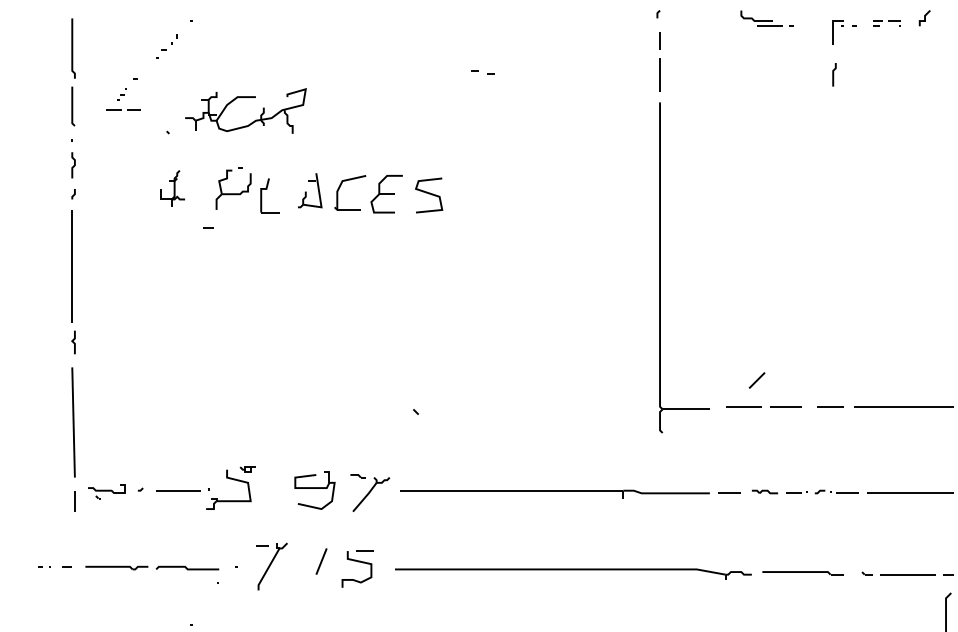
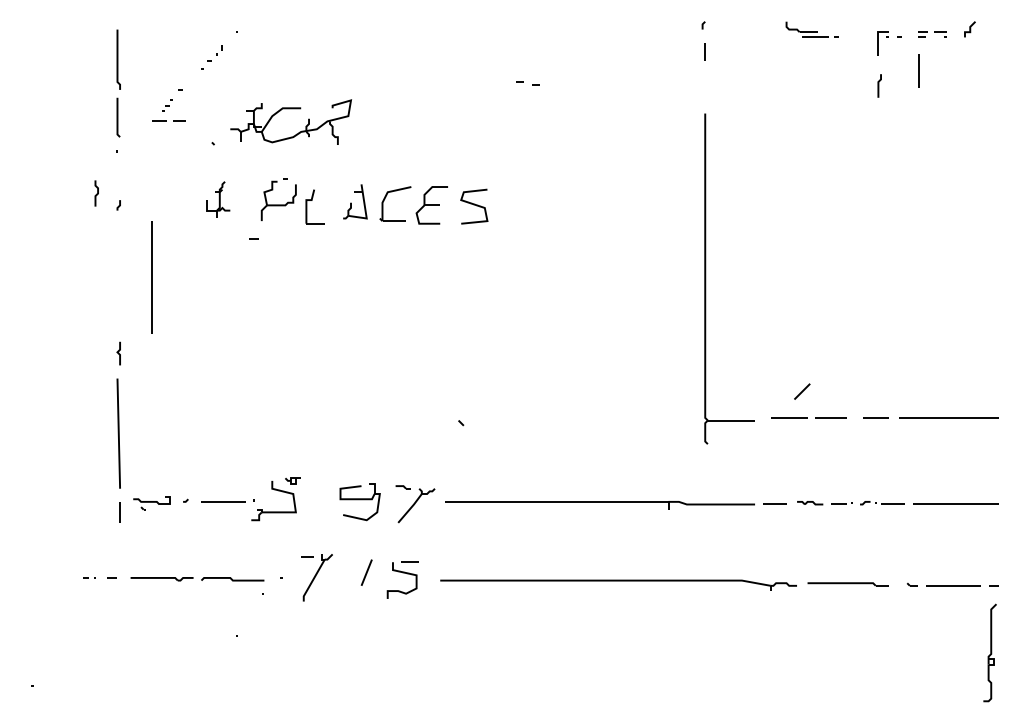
line: (659, 74) -> (918, 70), moved
curve: (73, 165) -> (96, 193), moved
line: (71, 266) -> (151, 277), moved

